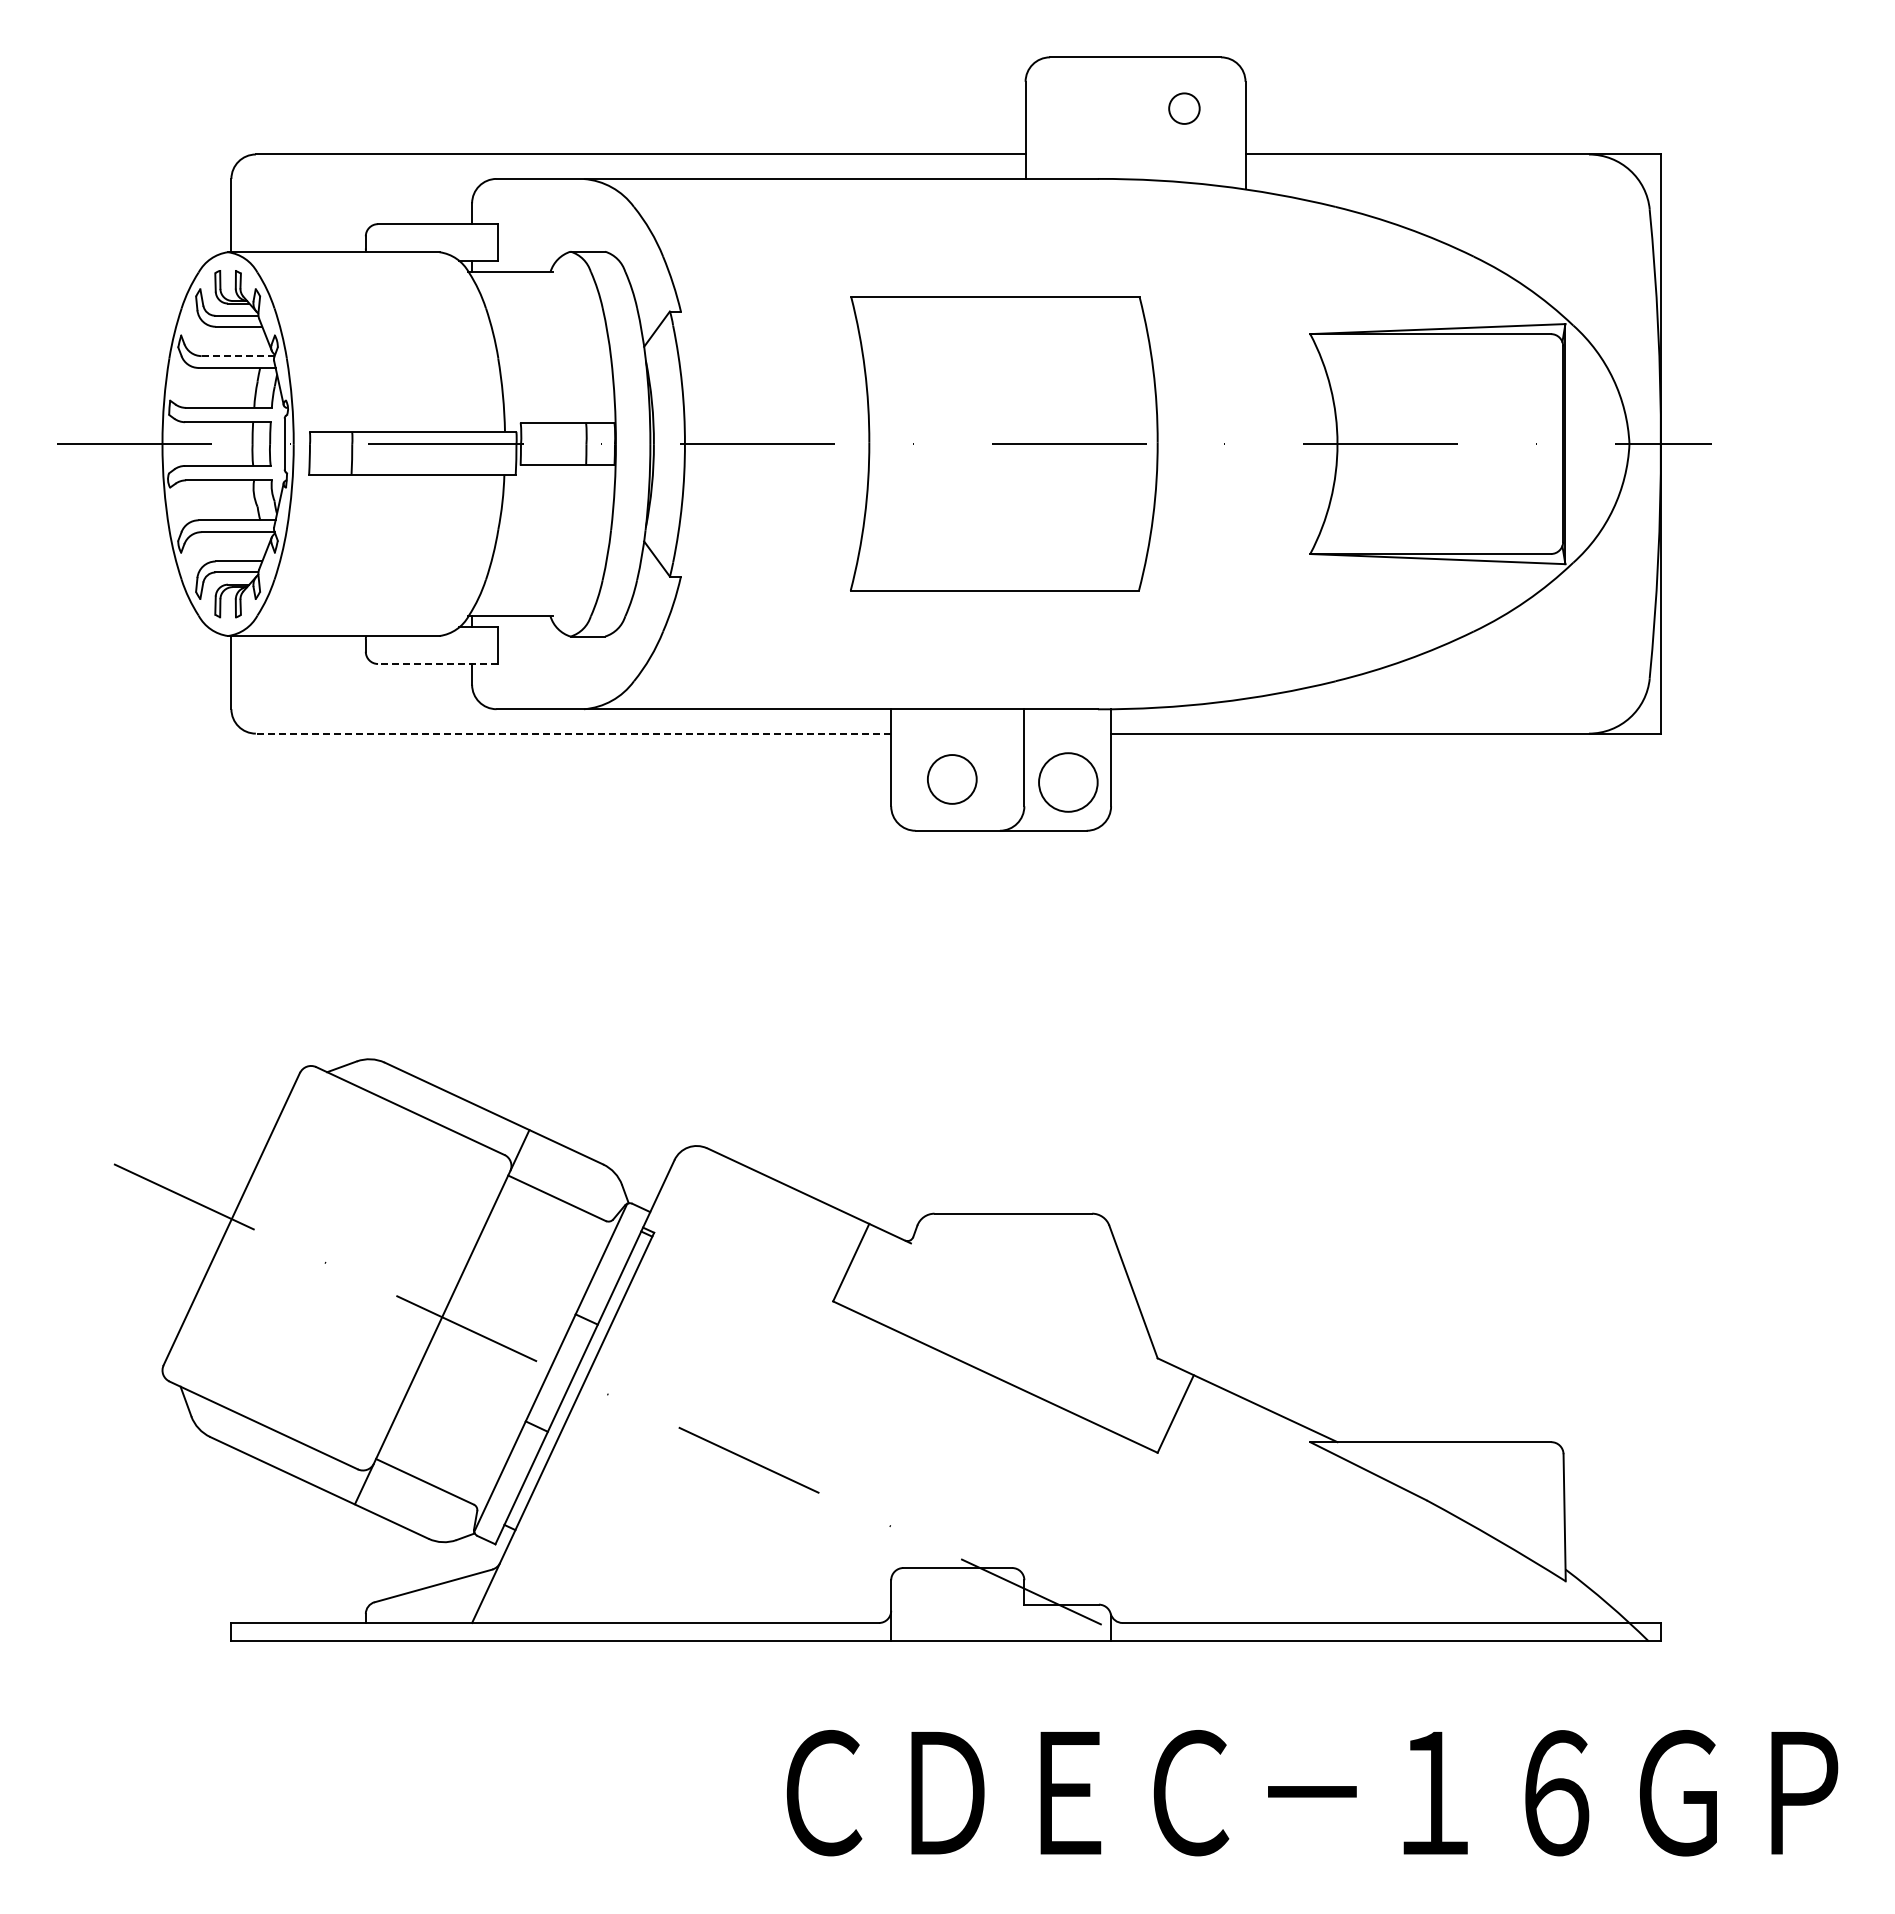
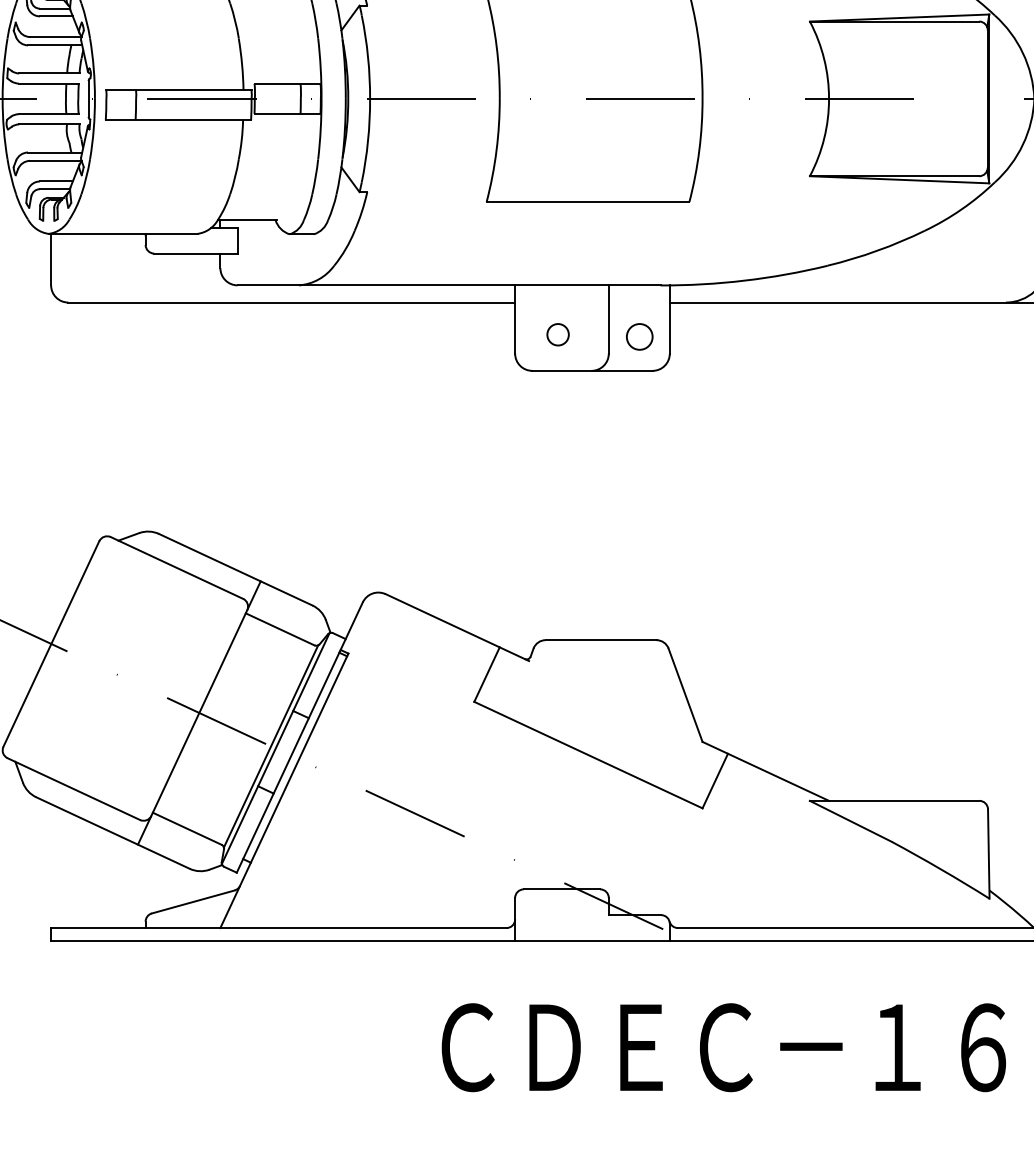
line: (238, 356) -> (56, 37), dashed -> solid
line: (437, 664) -> (196, 253), dashed -> solid
line: (573, 733) -> (291, 302), dashed -> solid
circle: (952, 779) -> (558, 334), size x0.62
circle: (1068, 782) -> (639, 336), size x0.62
line: (544, 1364) -> (271, 746), added

